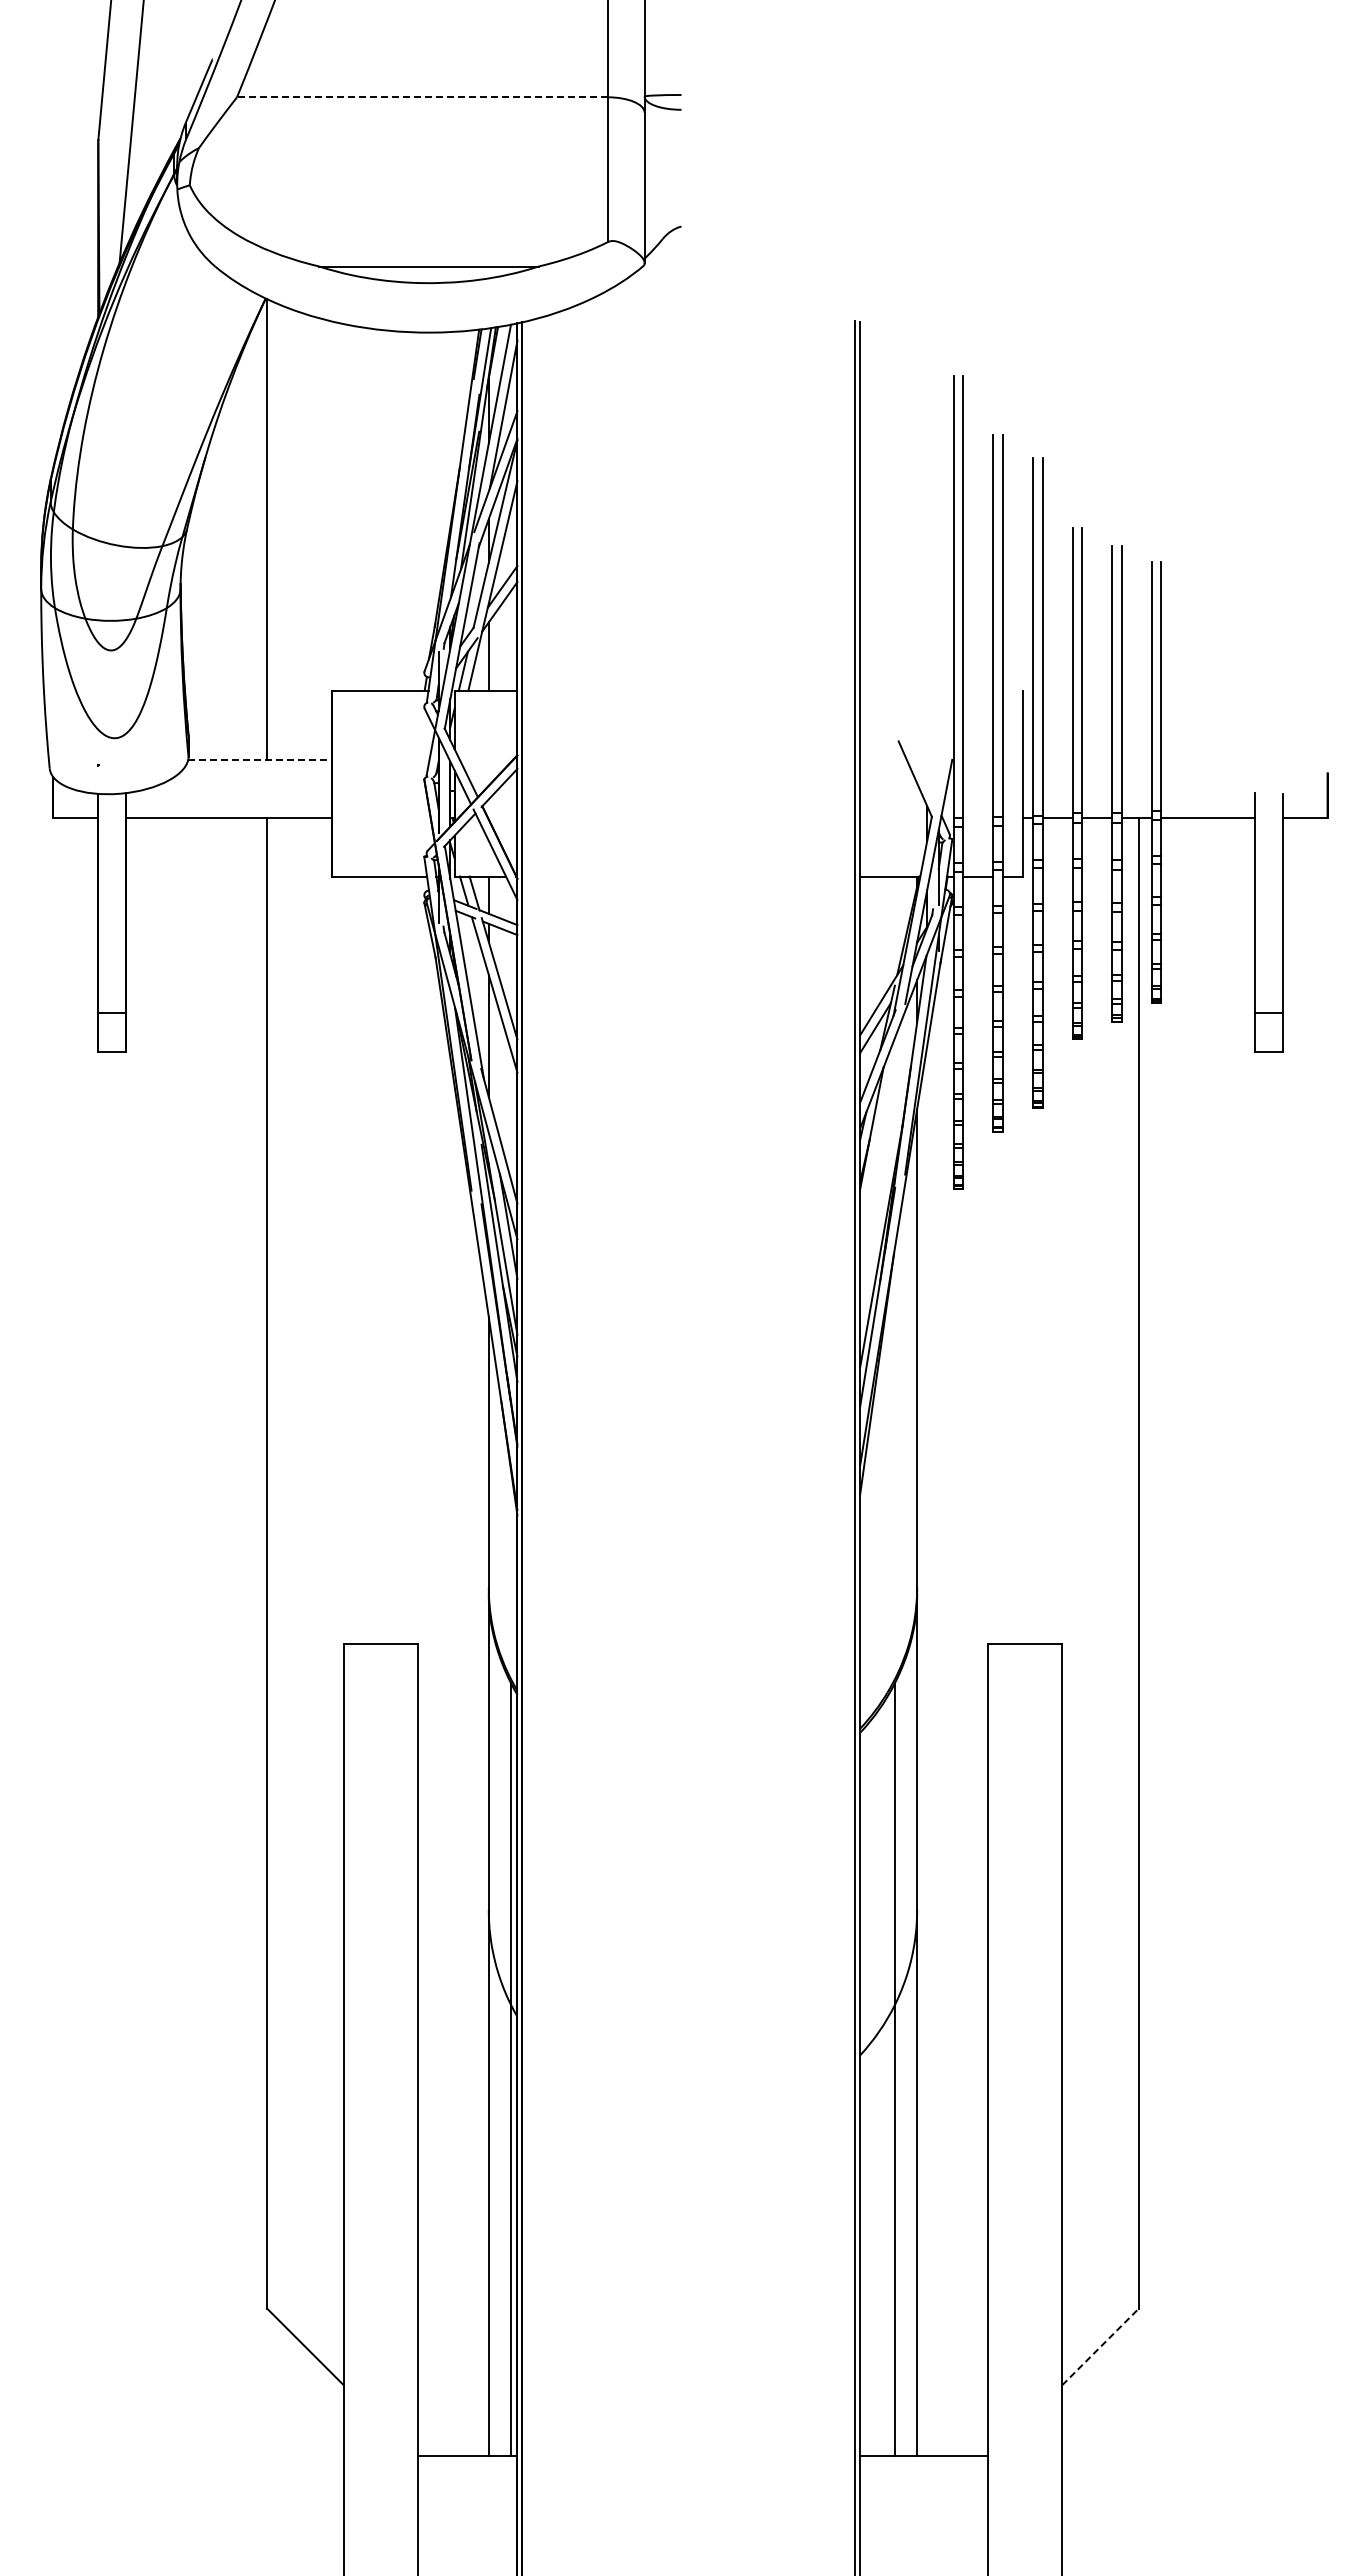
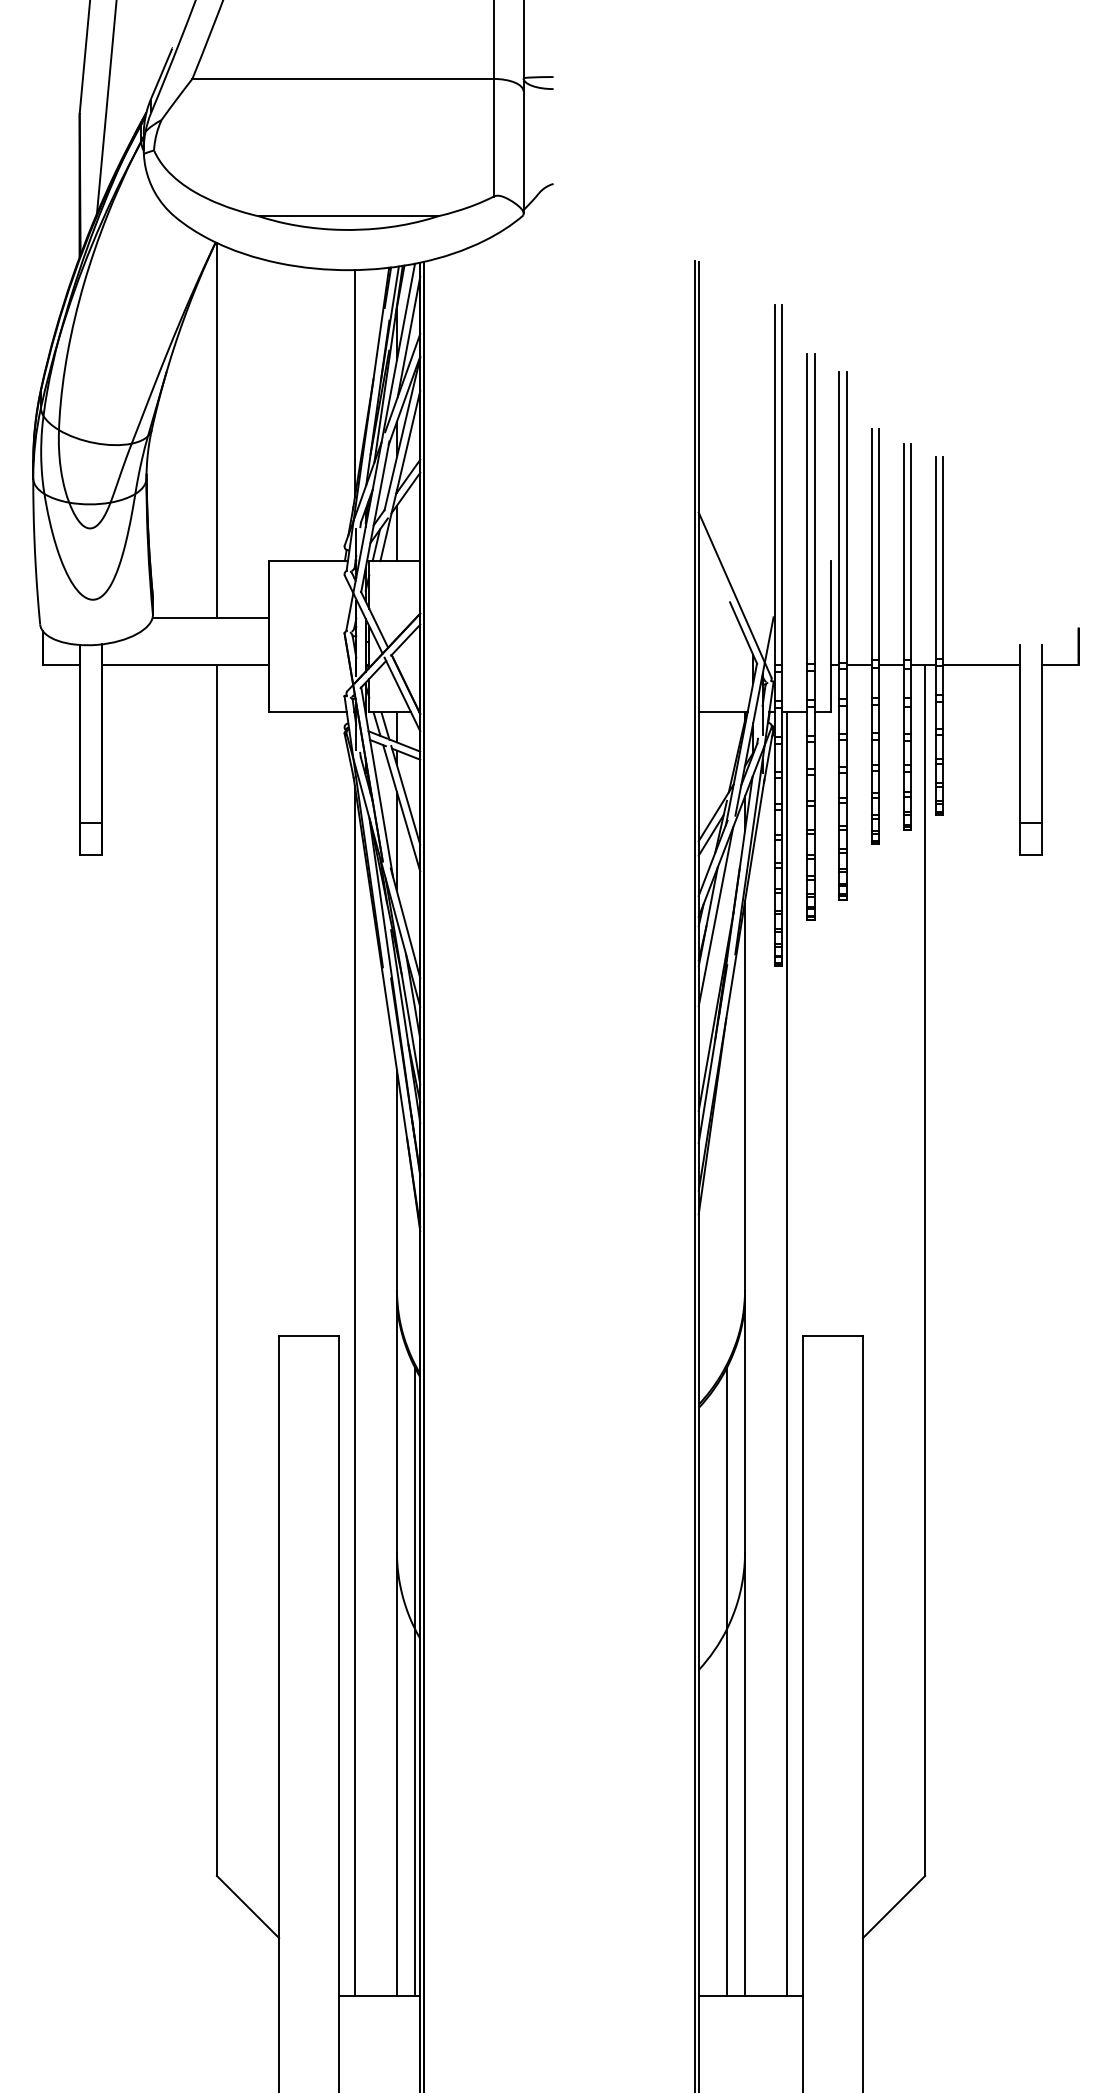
line: (421, 97) -> (342, 79), dashed -> solid
line: (437, 472) -> (355, 383), added
line: (900, 721) -> (731, 586), added
line: (259, 760) -> (210, 617), dashed -> solid
line: (881, 1128) -> (716, 916), added
line: (968, 1666) -> (786, 1354), added
line: (437, 1711) -> (355, 1390), added
line: (1100, 2346) -> (894, 1906), dashed -> solid

